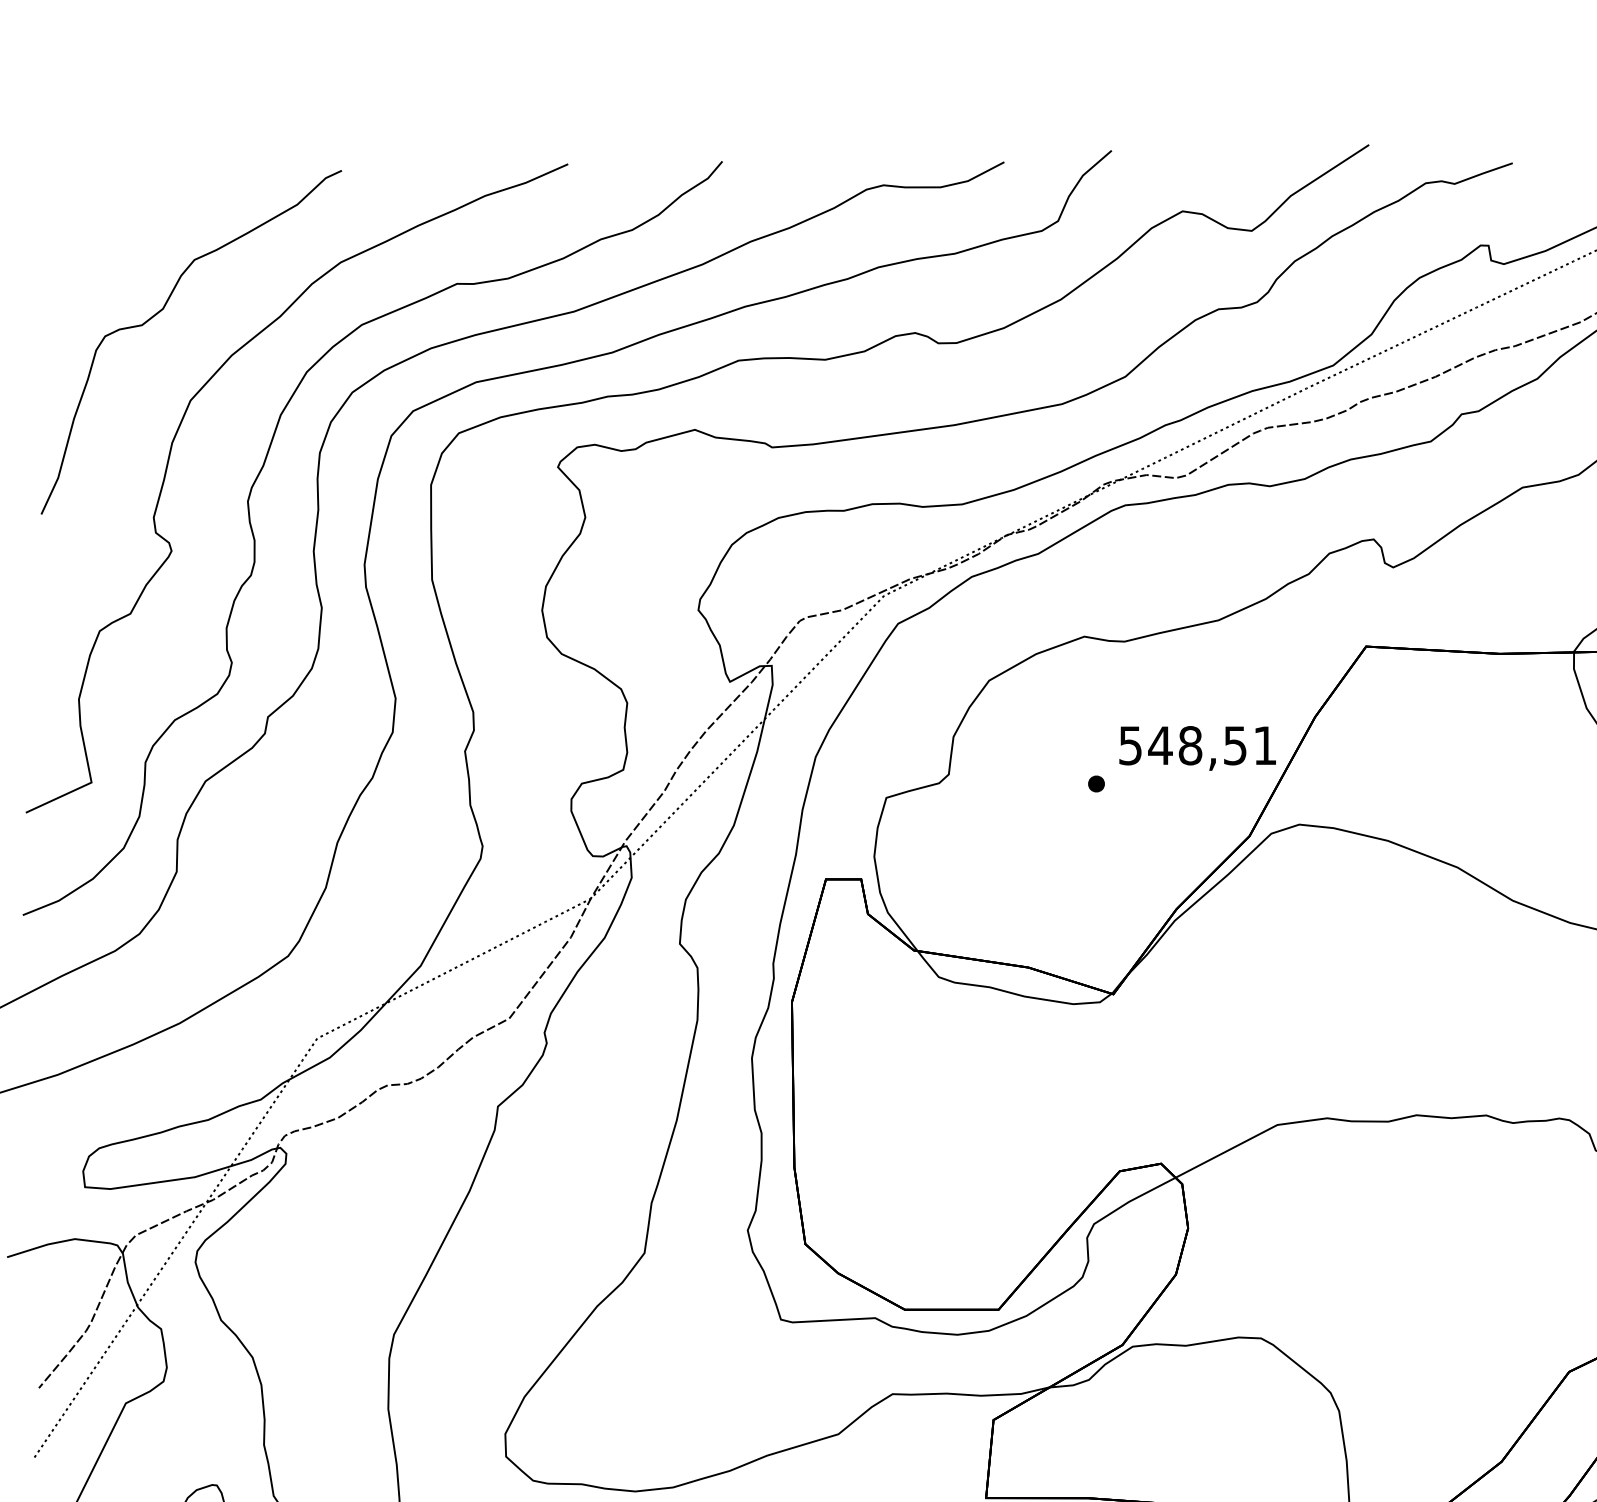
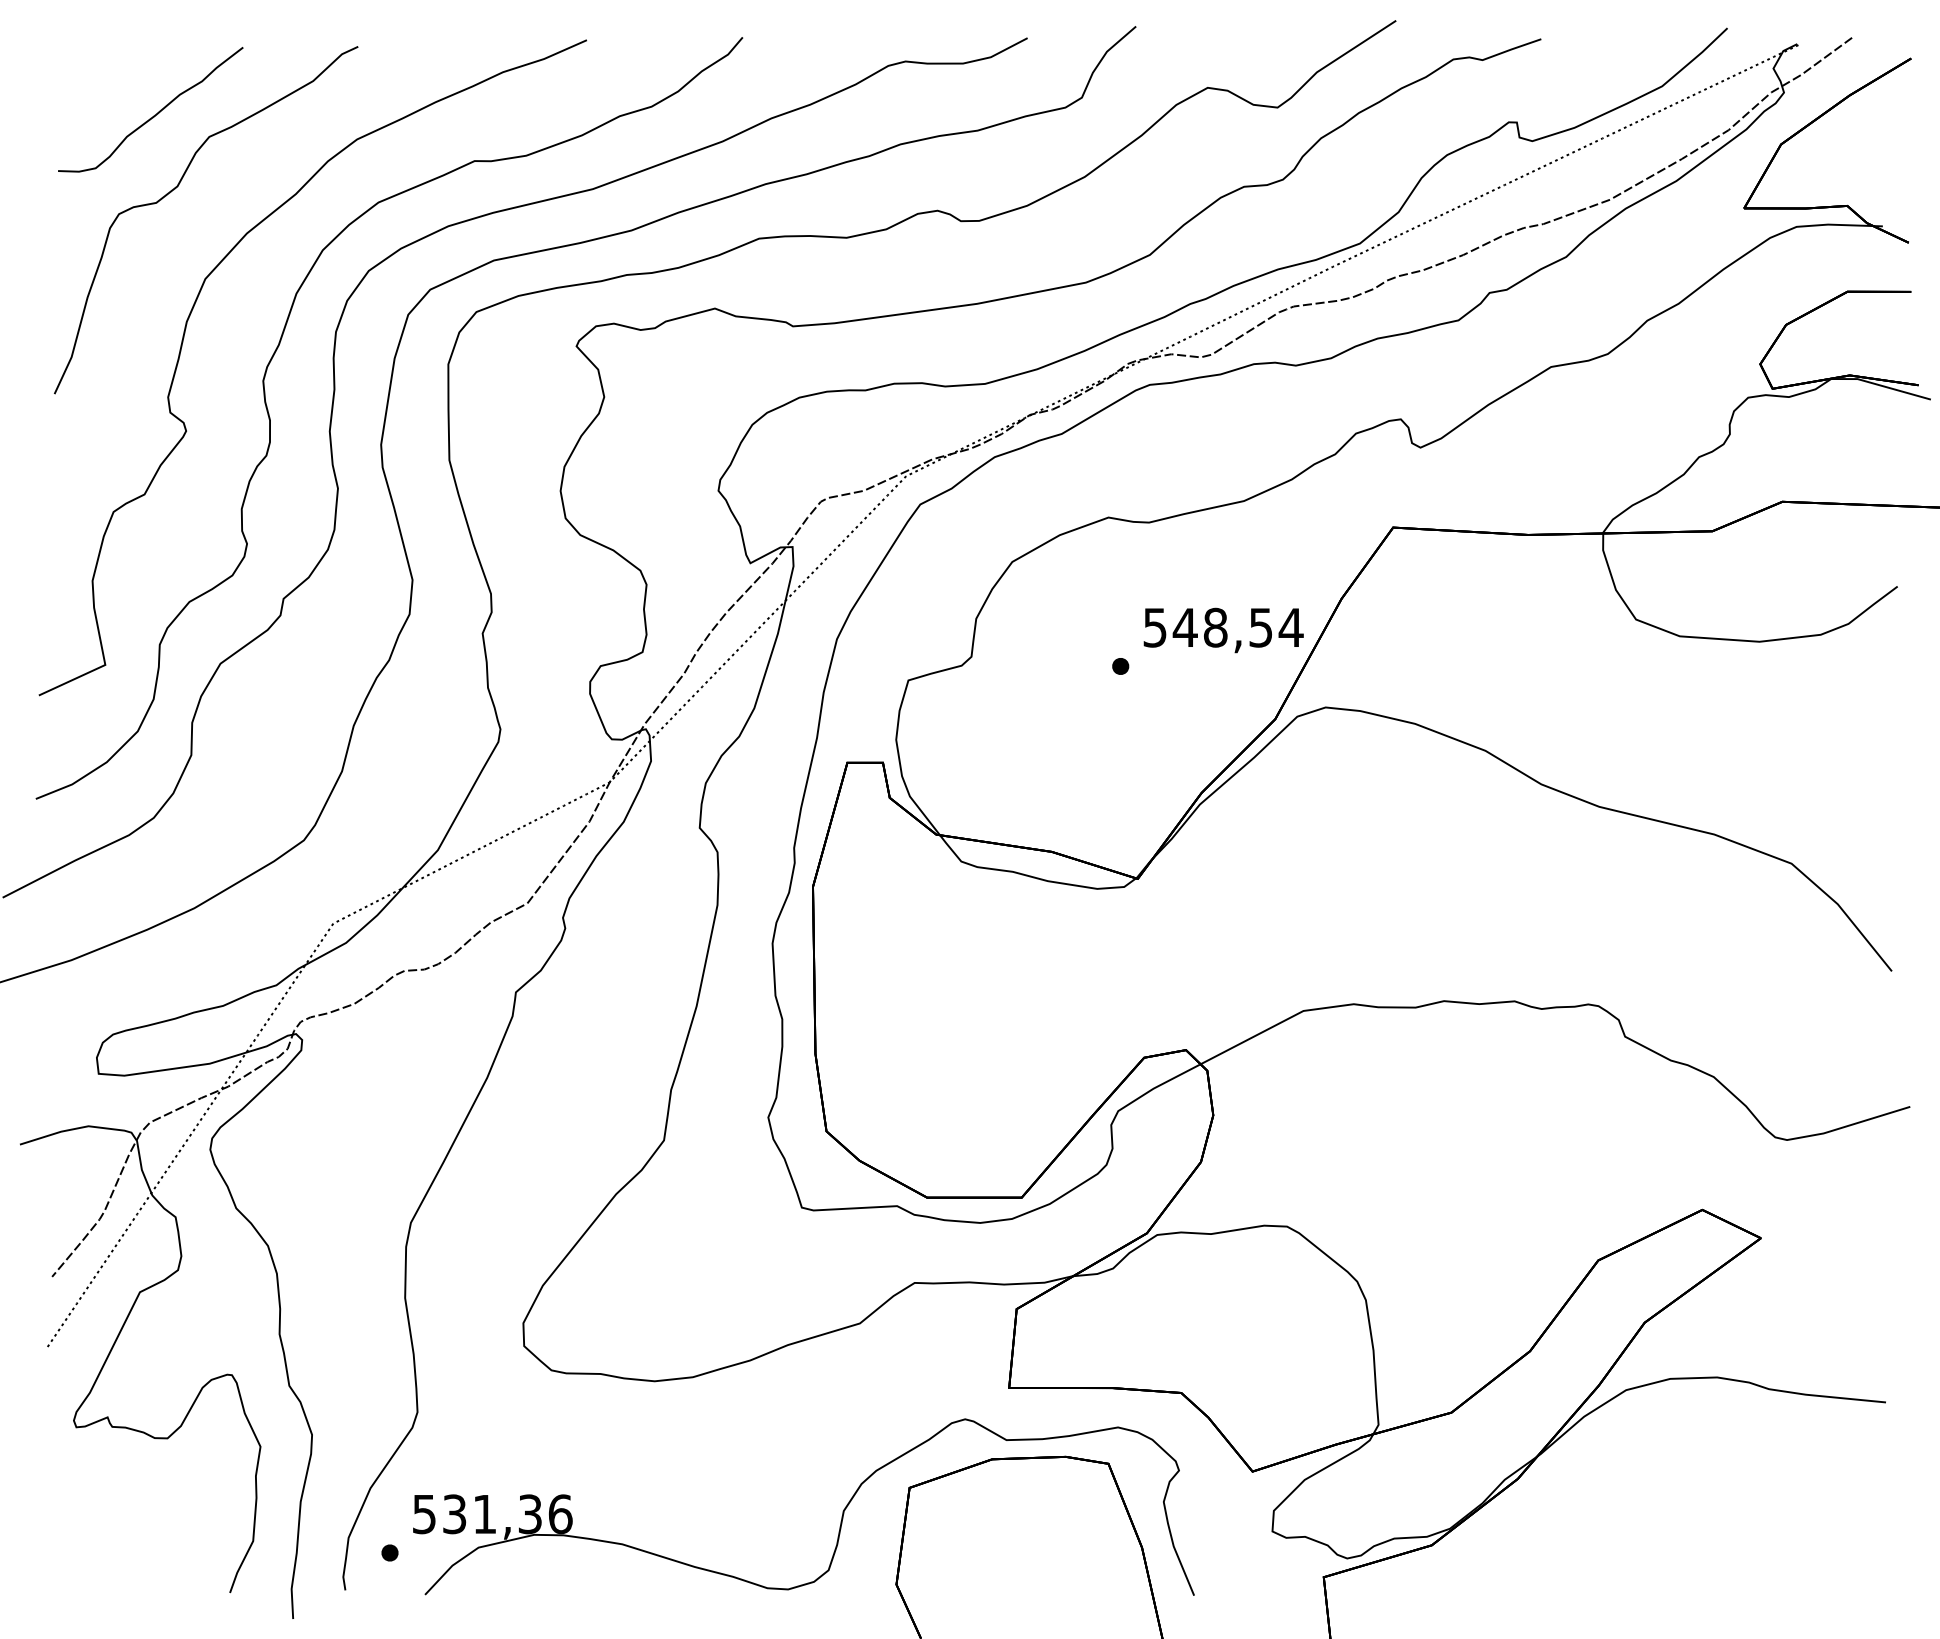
curve: (139, 238) -> (153, 115), added
text: (1264, 745) -> (1290, 627), 548,51 -> 548,54

